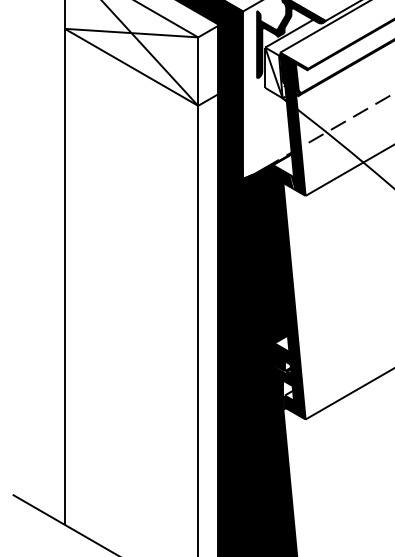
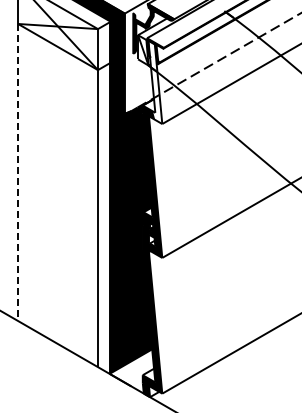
fill: (294, 126) -> (155, 82), removed
line: (65, 276) -> (18, 172), solid -> dashed

